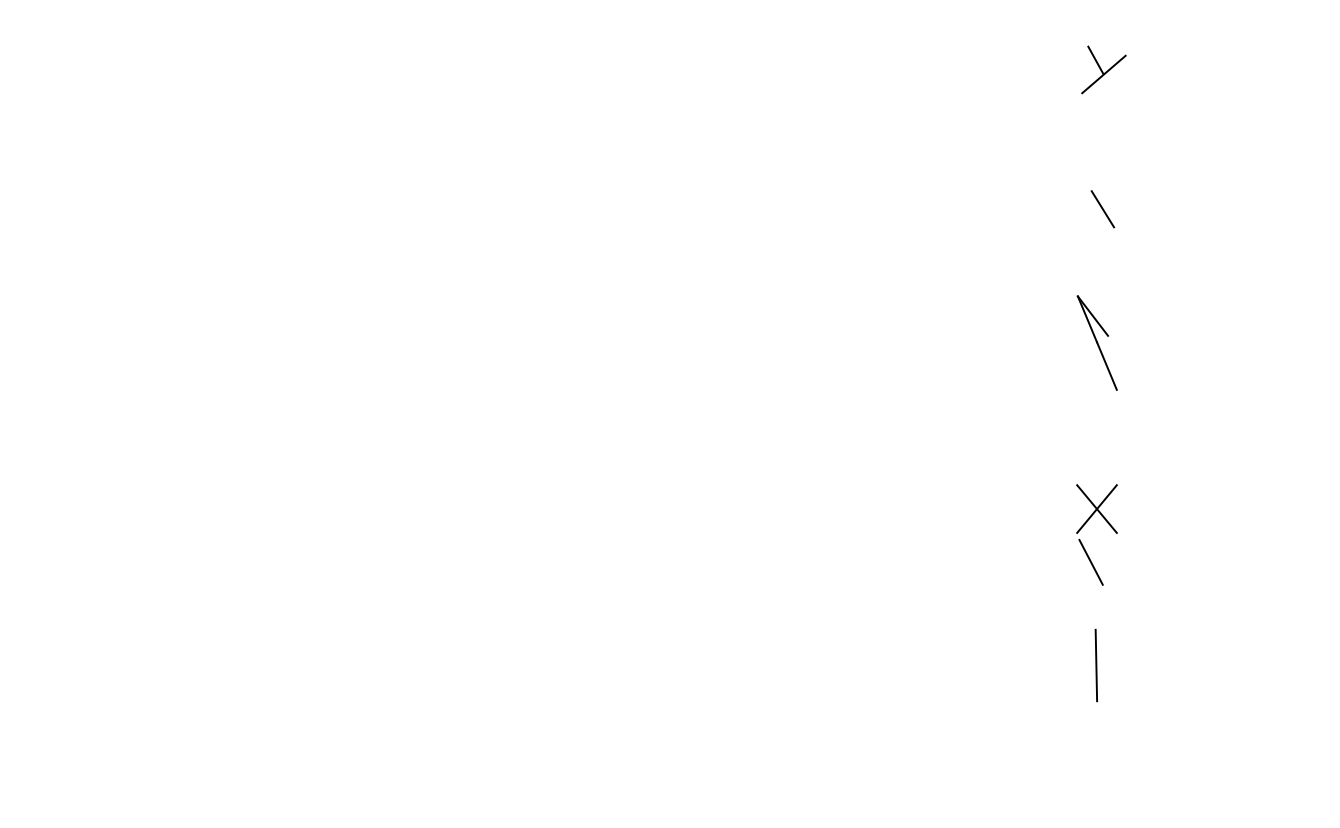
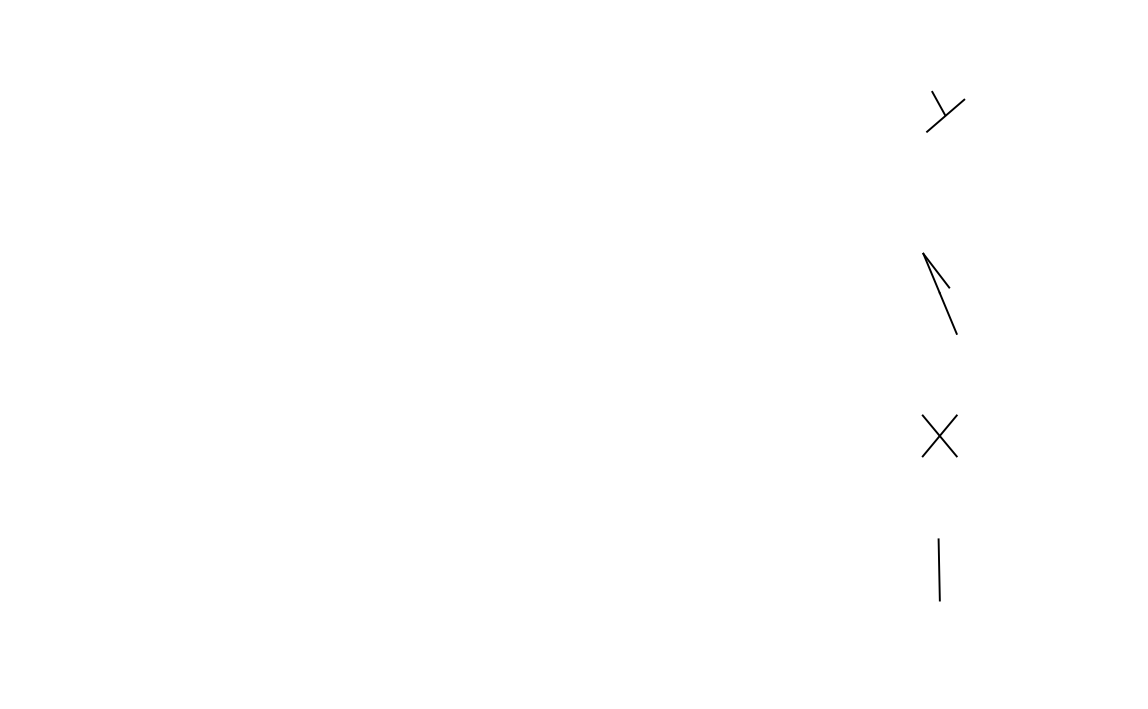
part: (1103, 69) -> (945, 111), moved
line: (1102, 208) -> (944, 178), removed
line: (1090, 562) -> (934, 481), removed

